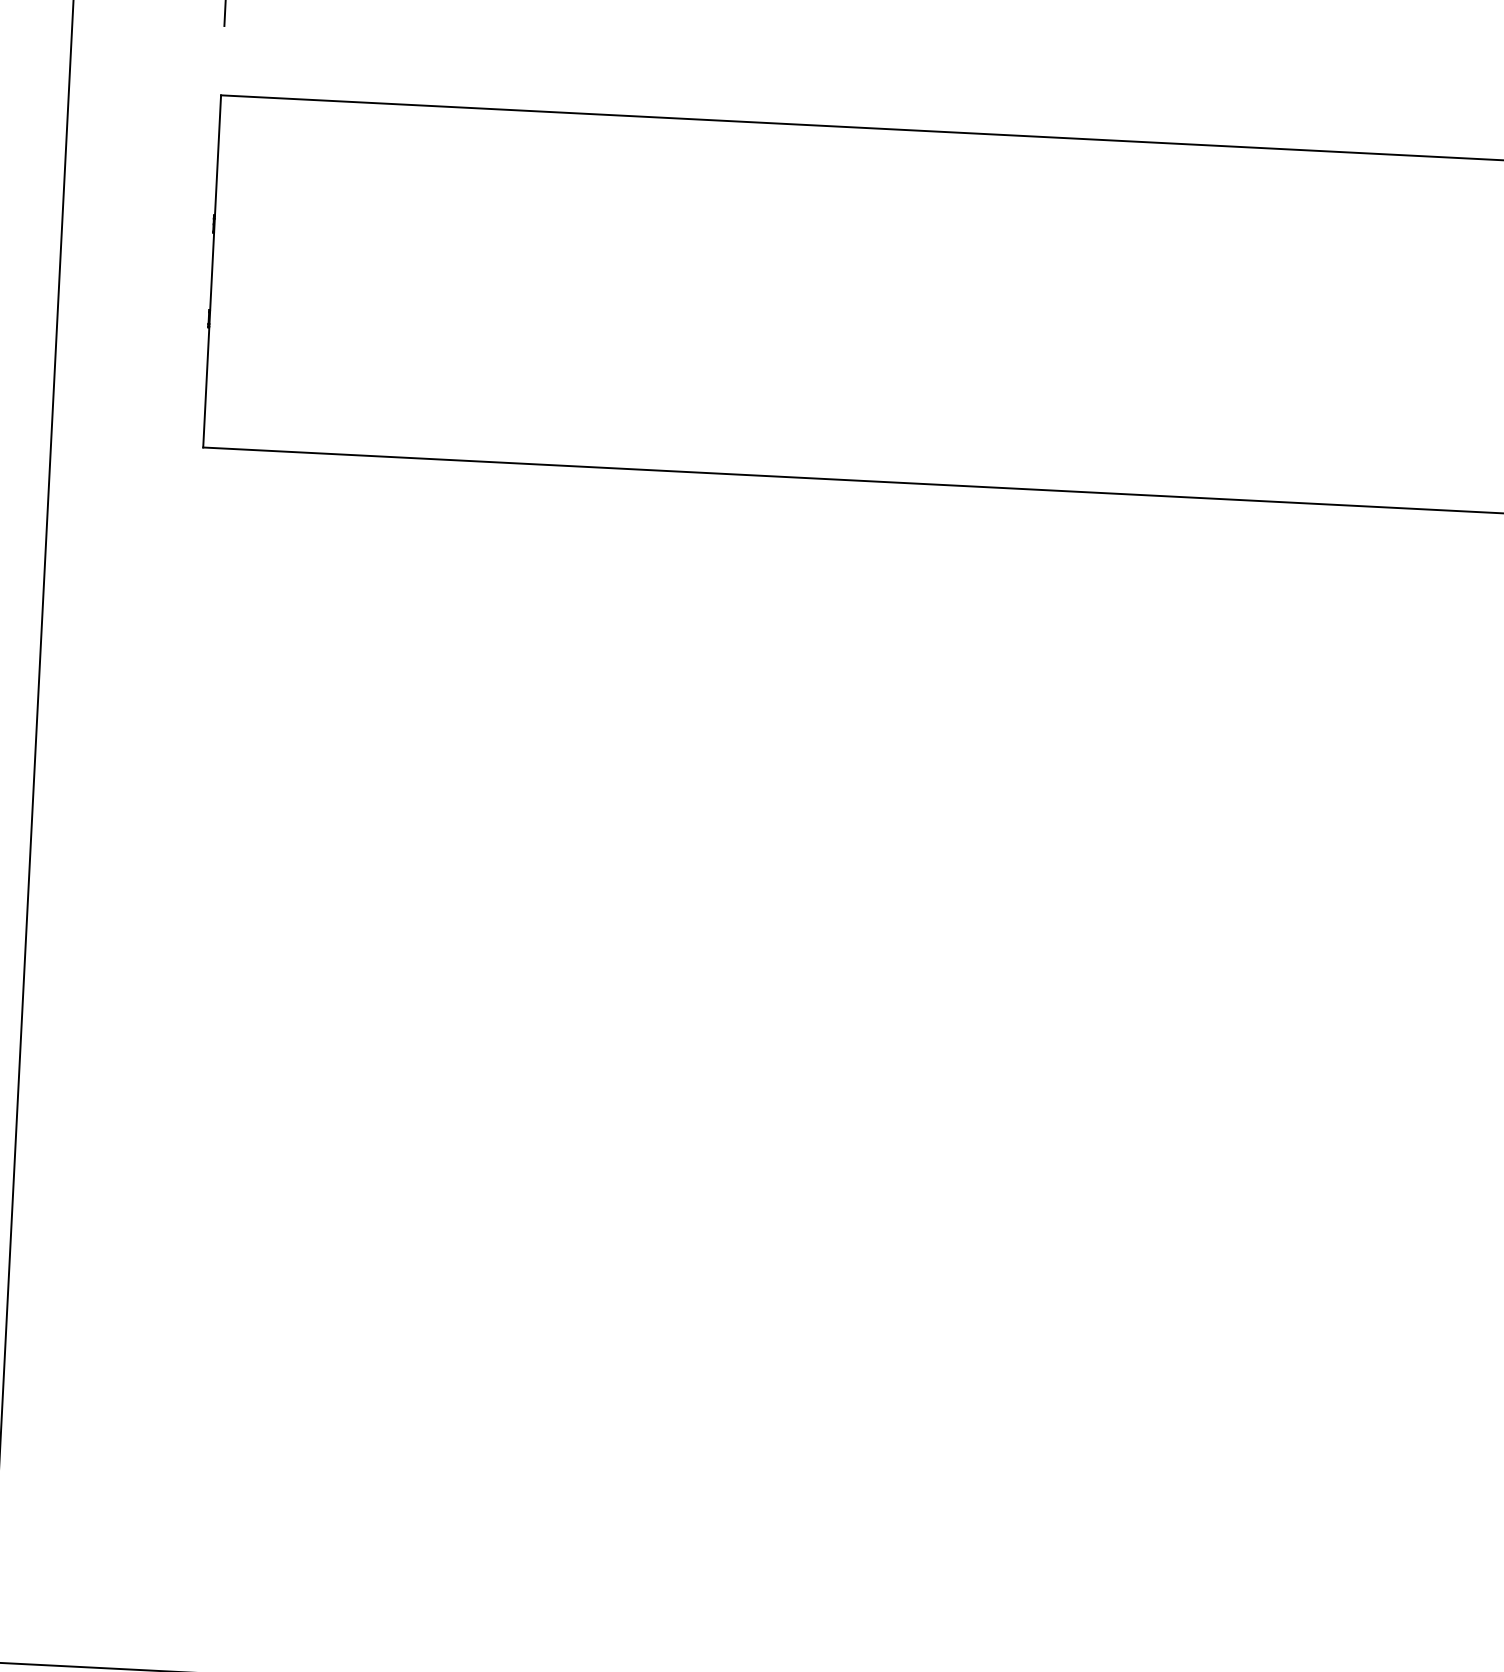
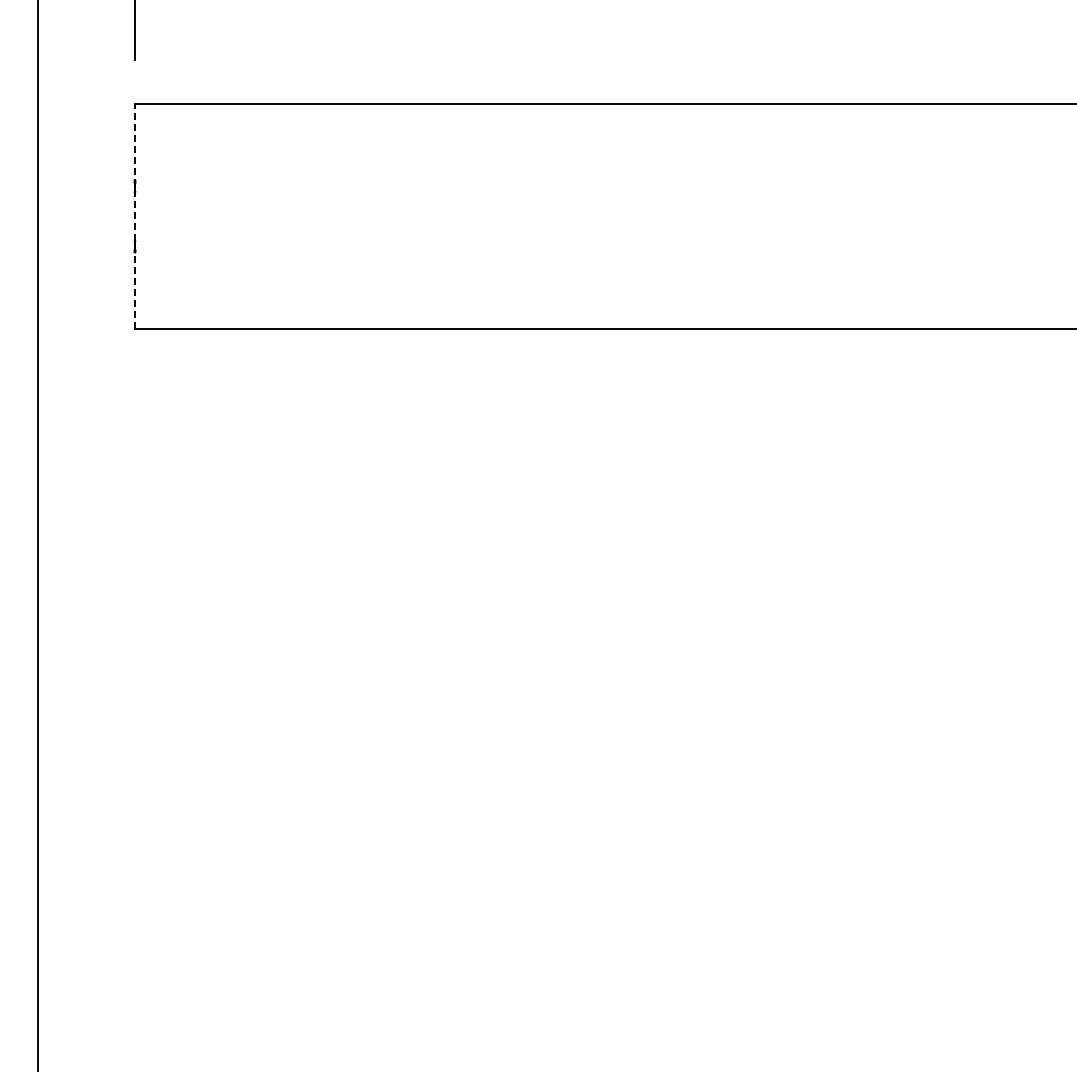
line: (212, 271) -> (135, 216), solid -> dashed

